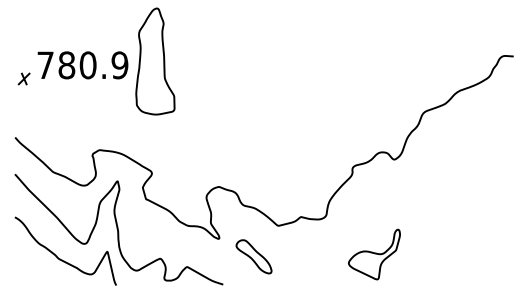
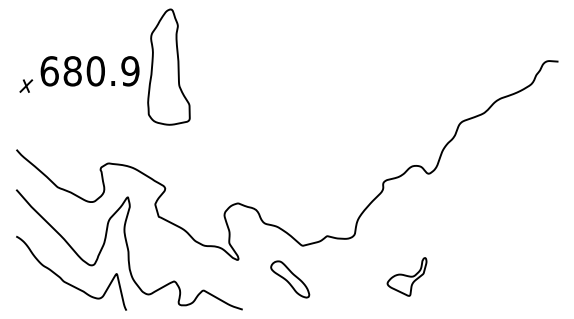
text: (45, 65) -> (49, 71), 780.9 -> 680.9
part: (373, 254) -> (406, 276), size x0.7
part: (254, 256) -> (290, 279), moved

